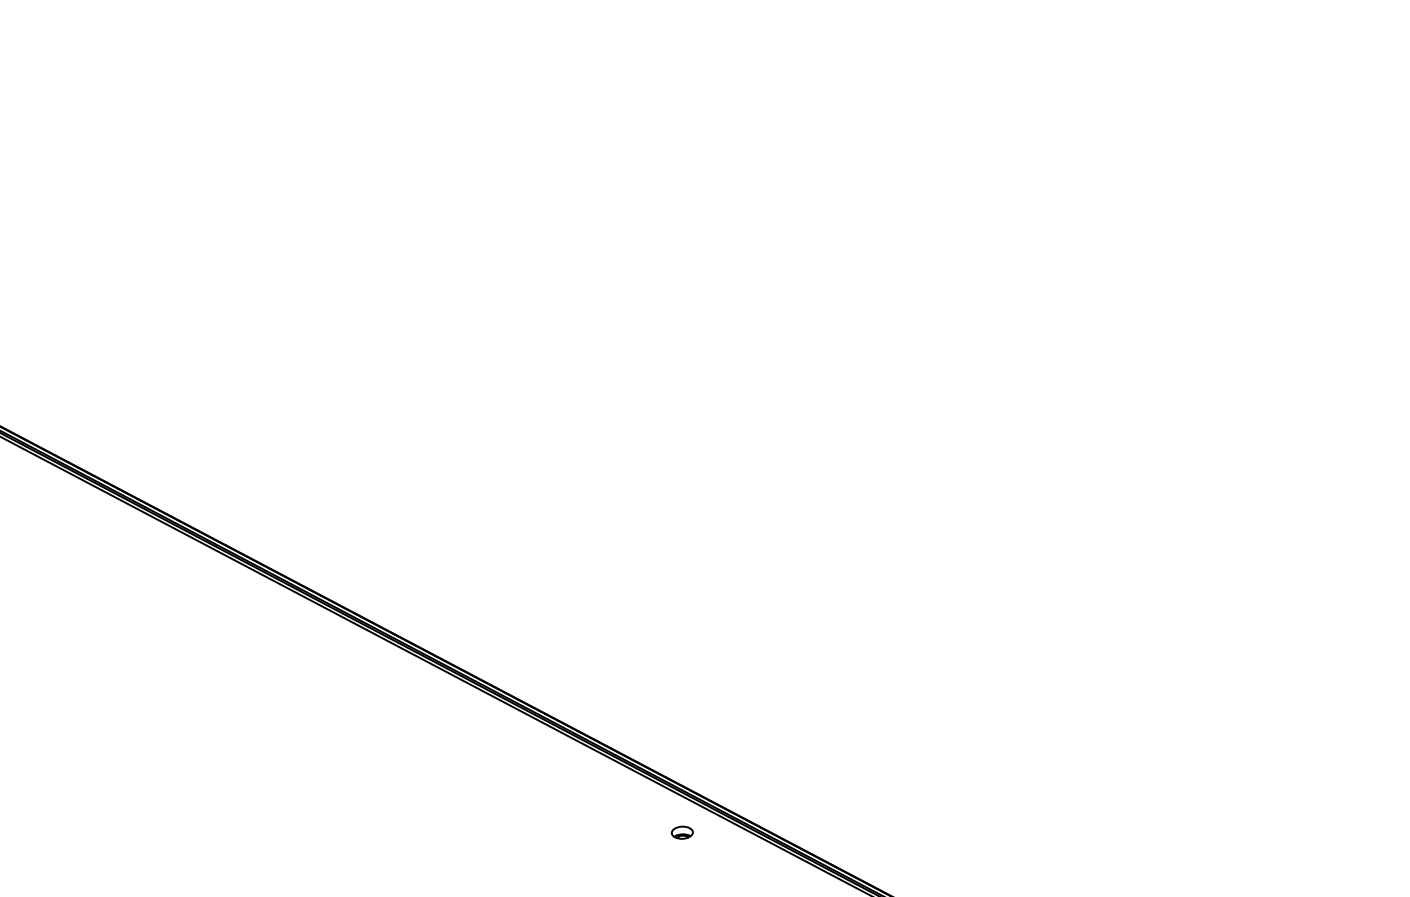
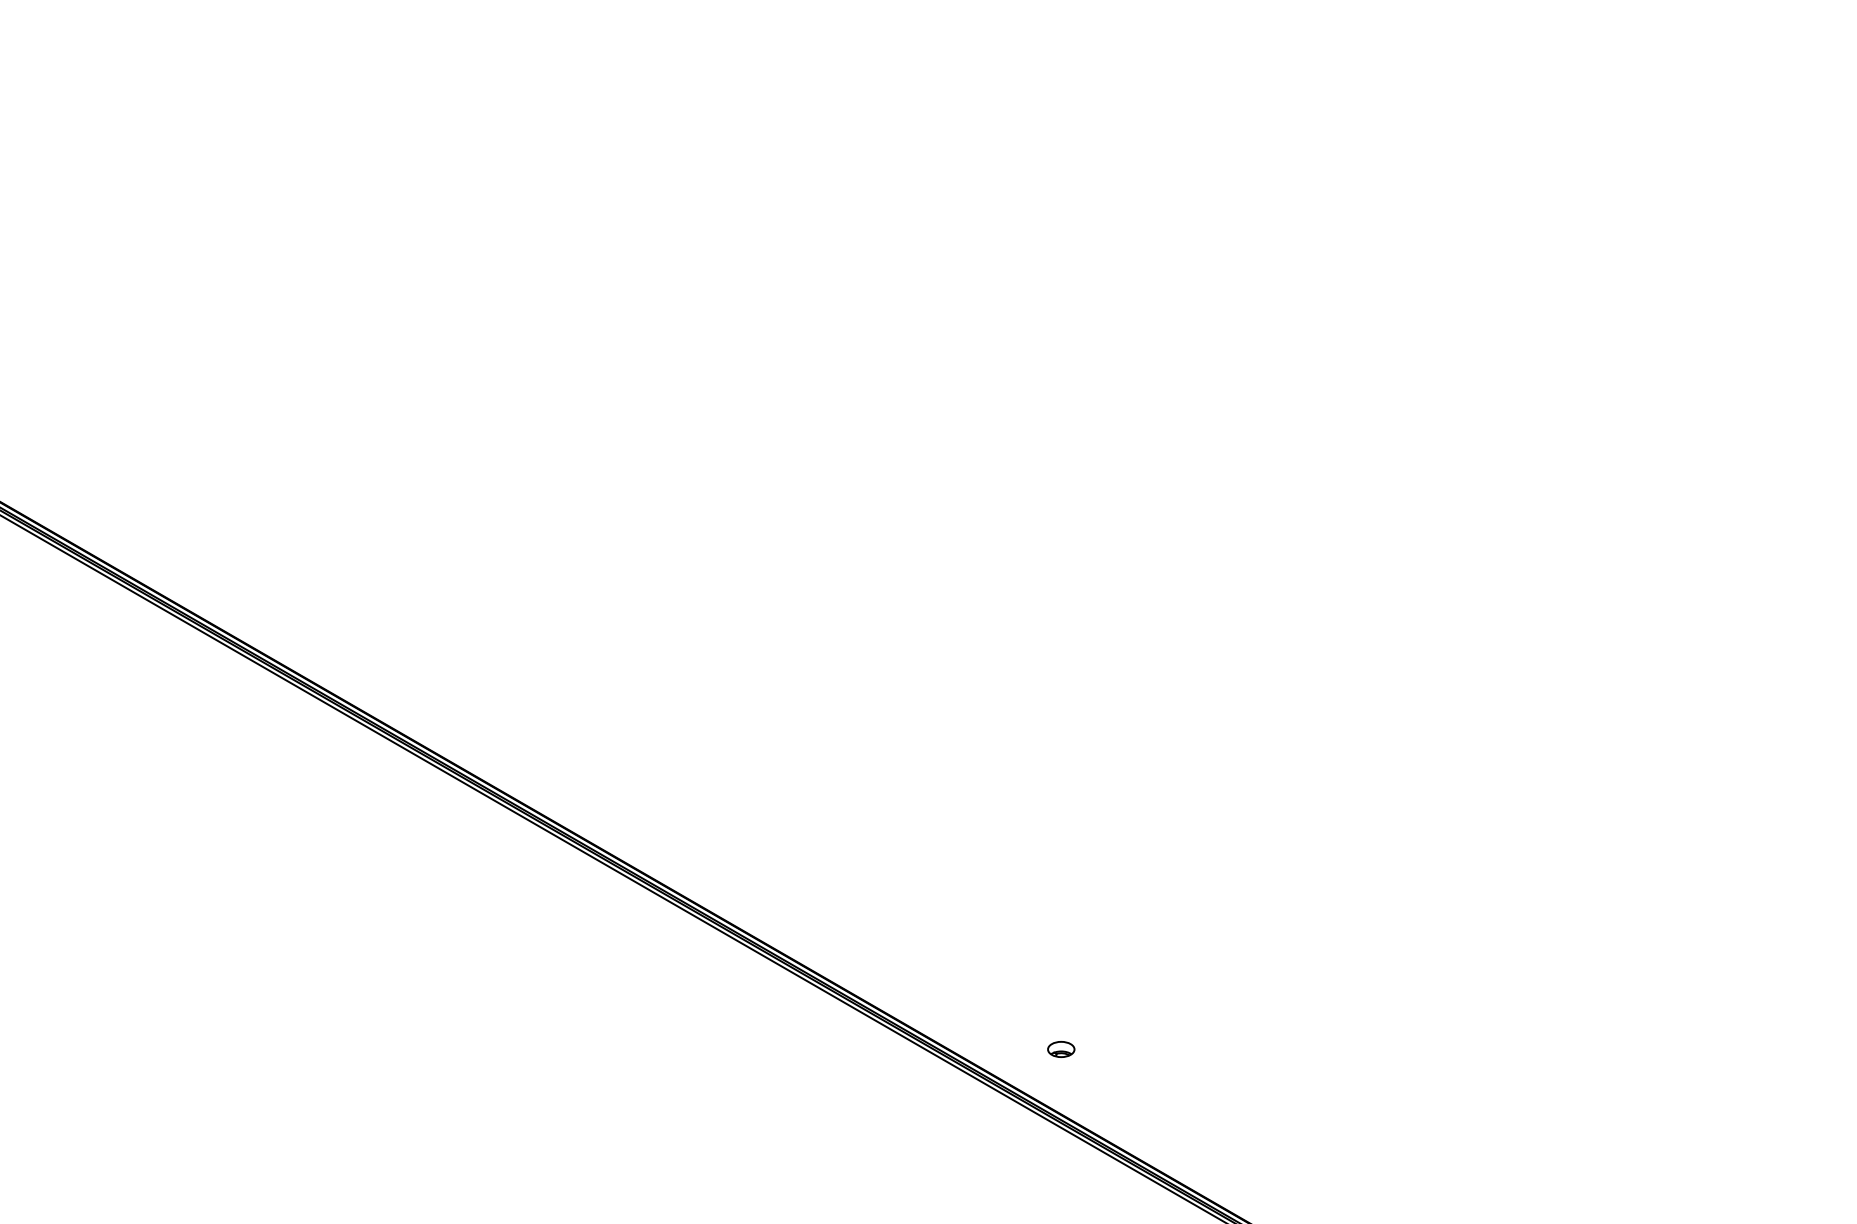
part: (682, 832) -> (1061, 1049), moved

